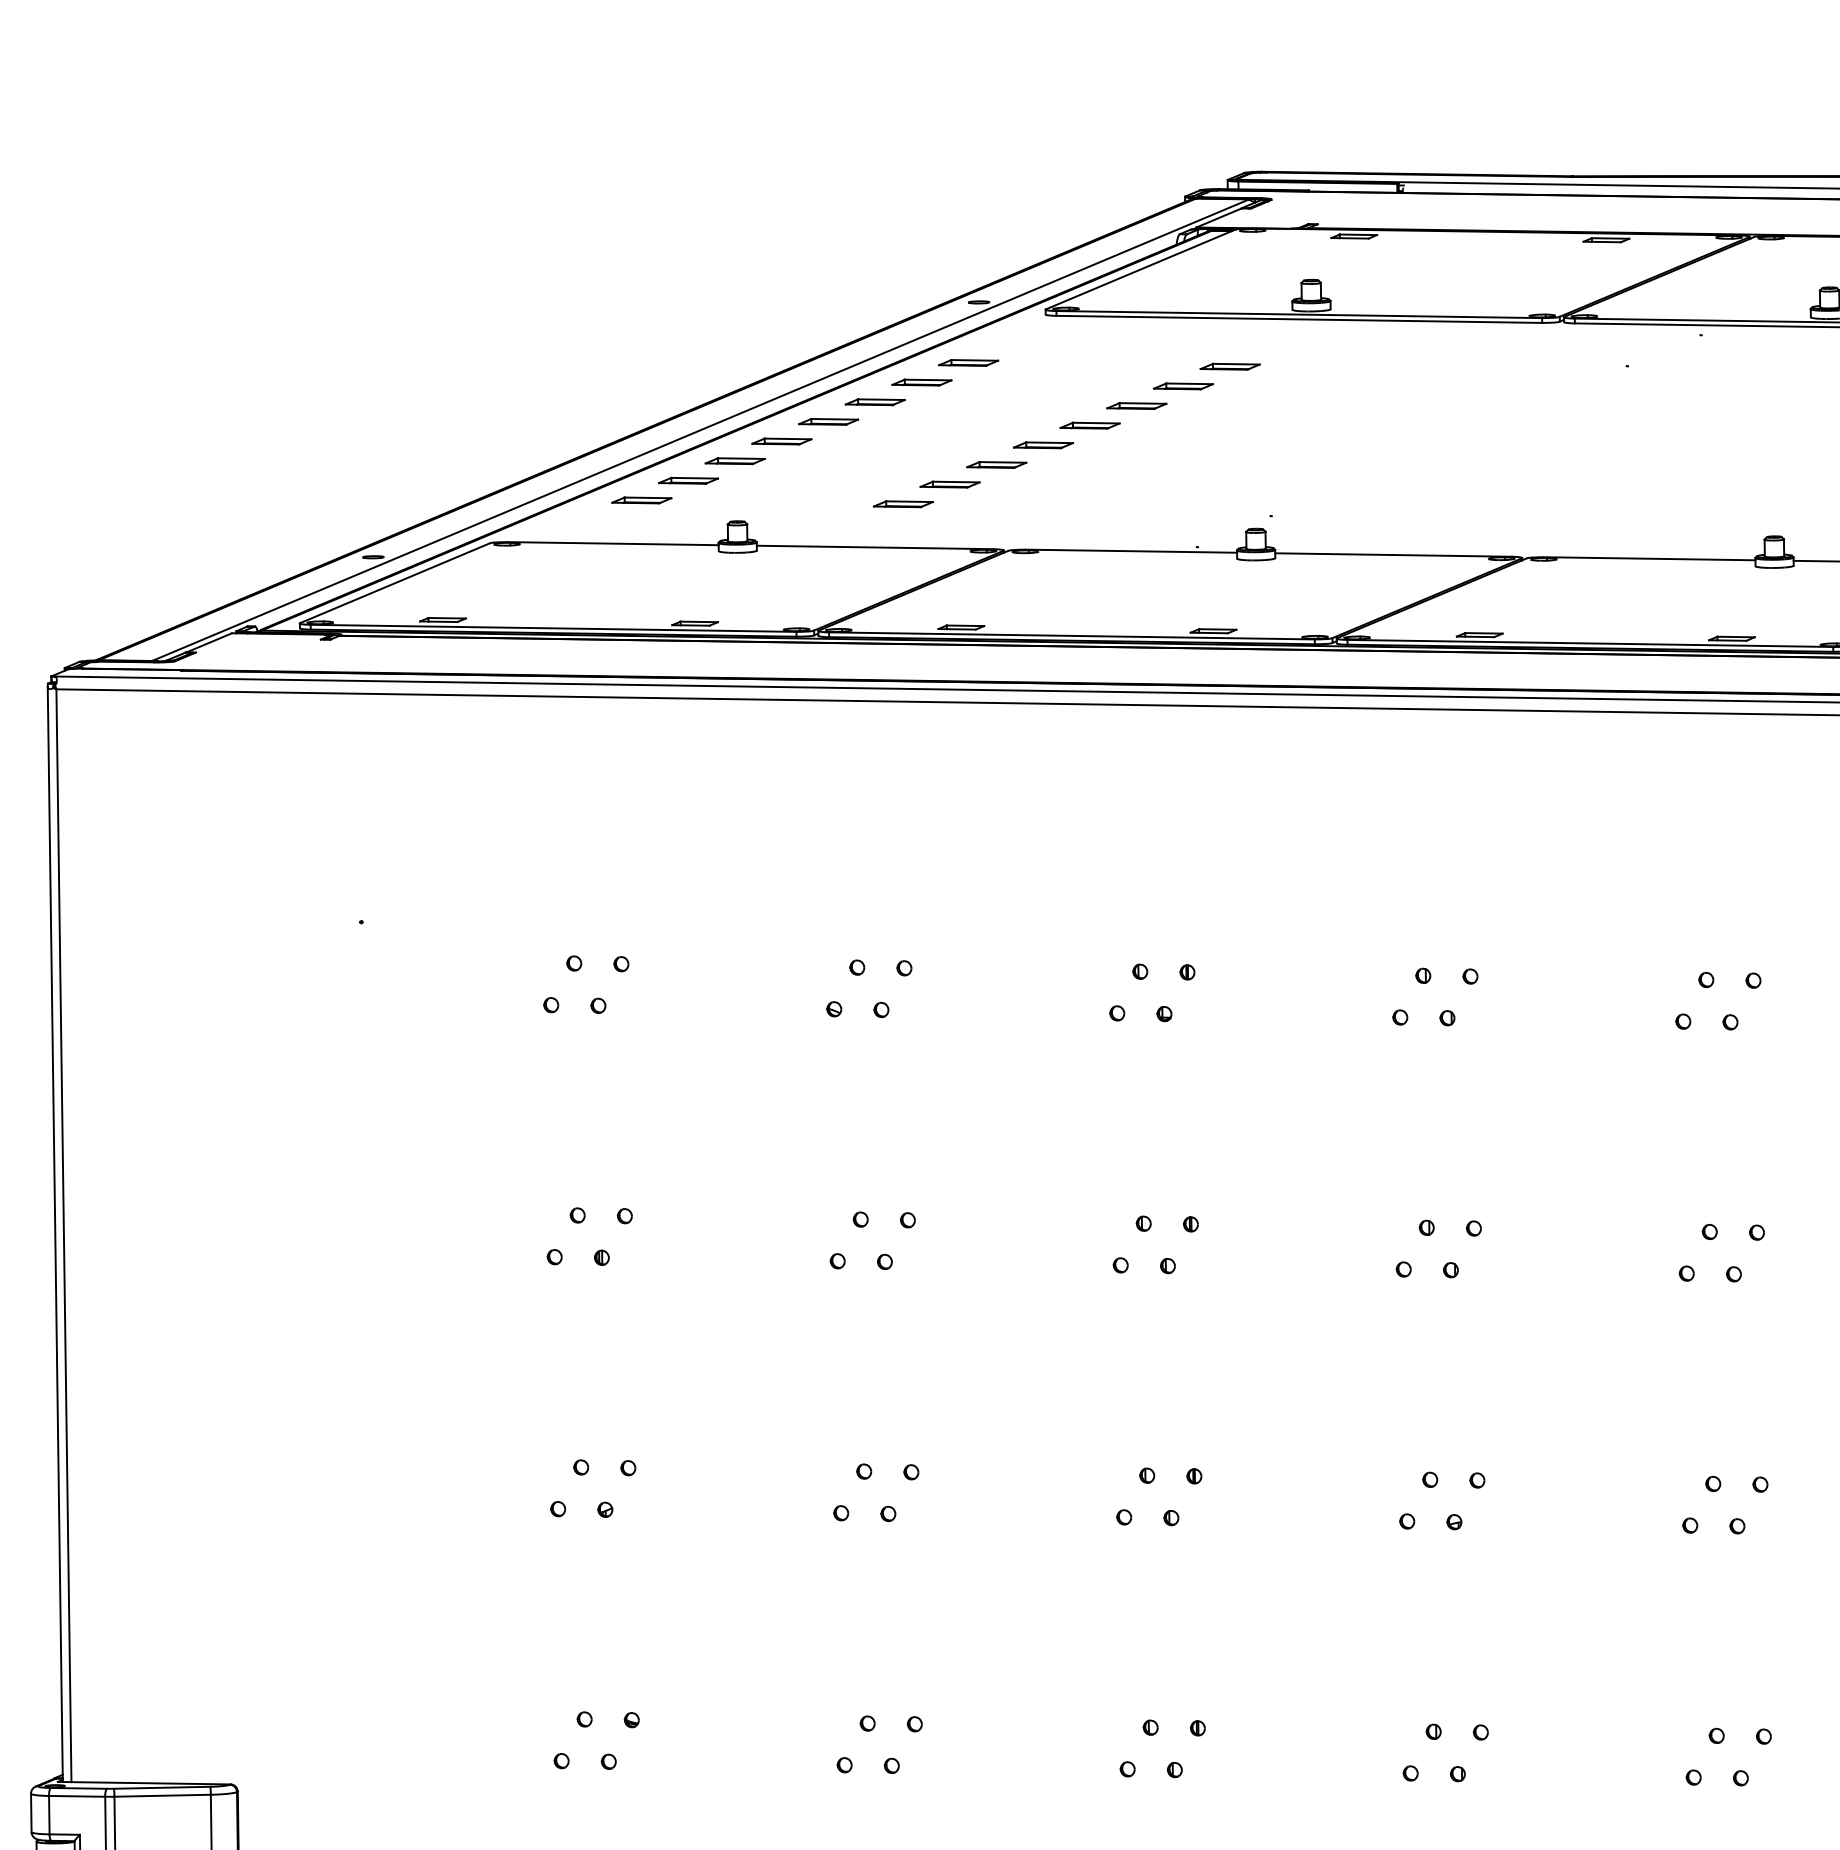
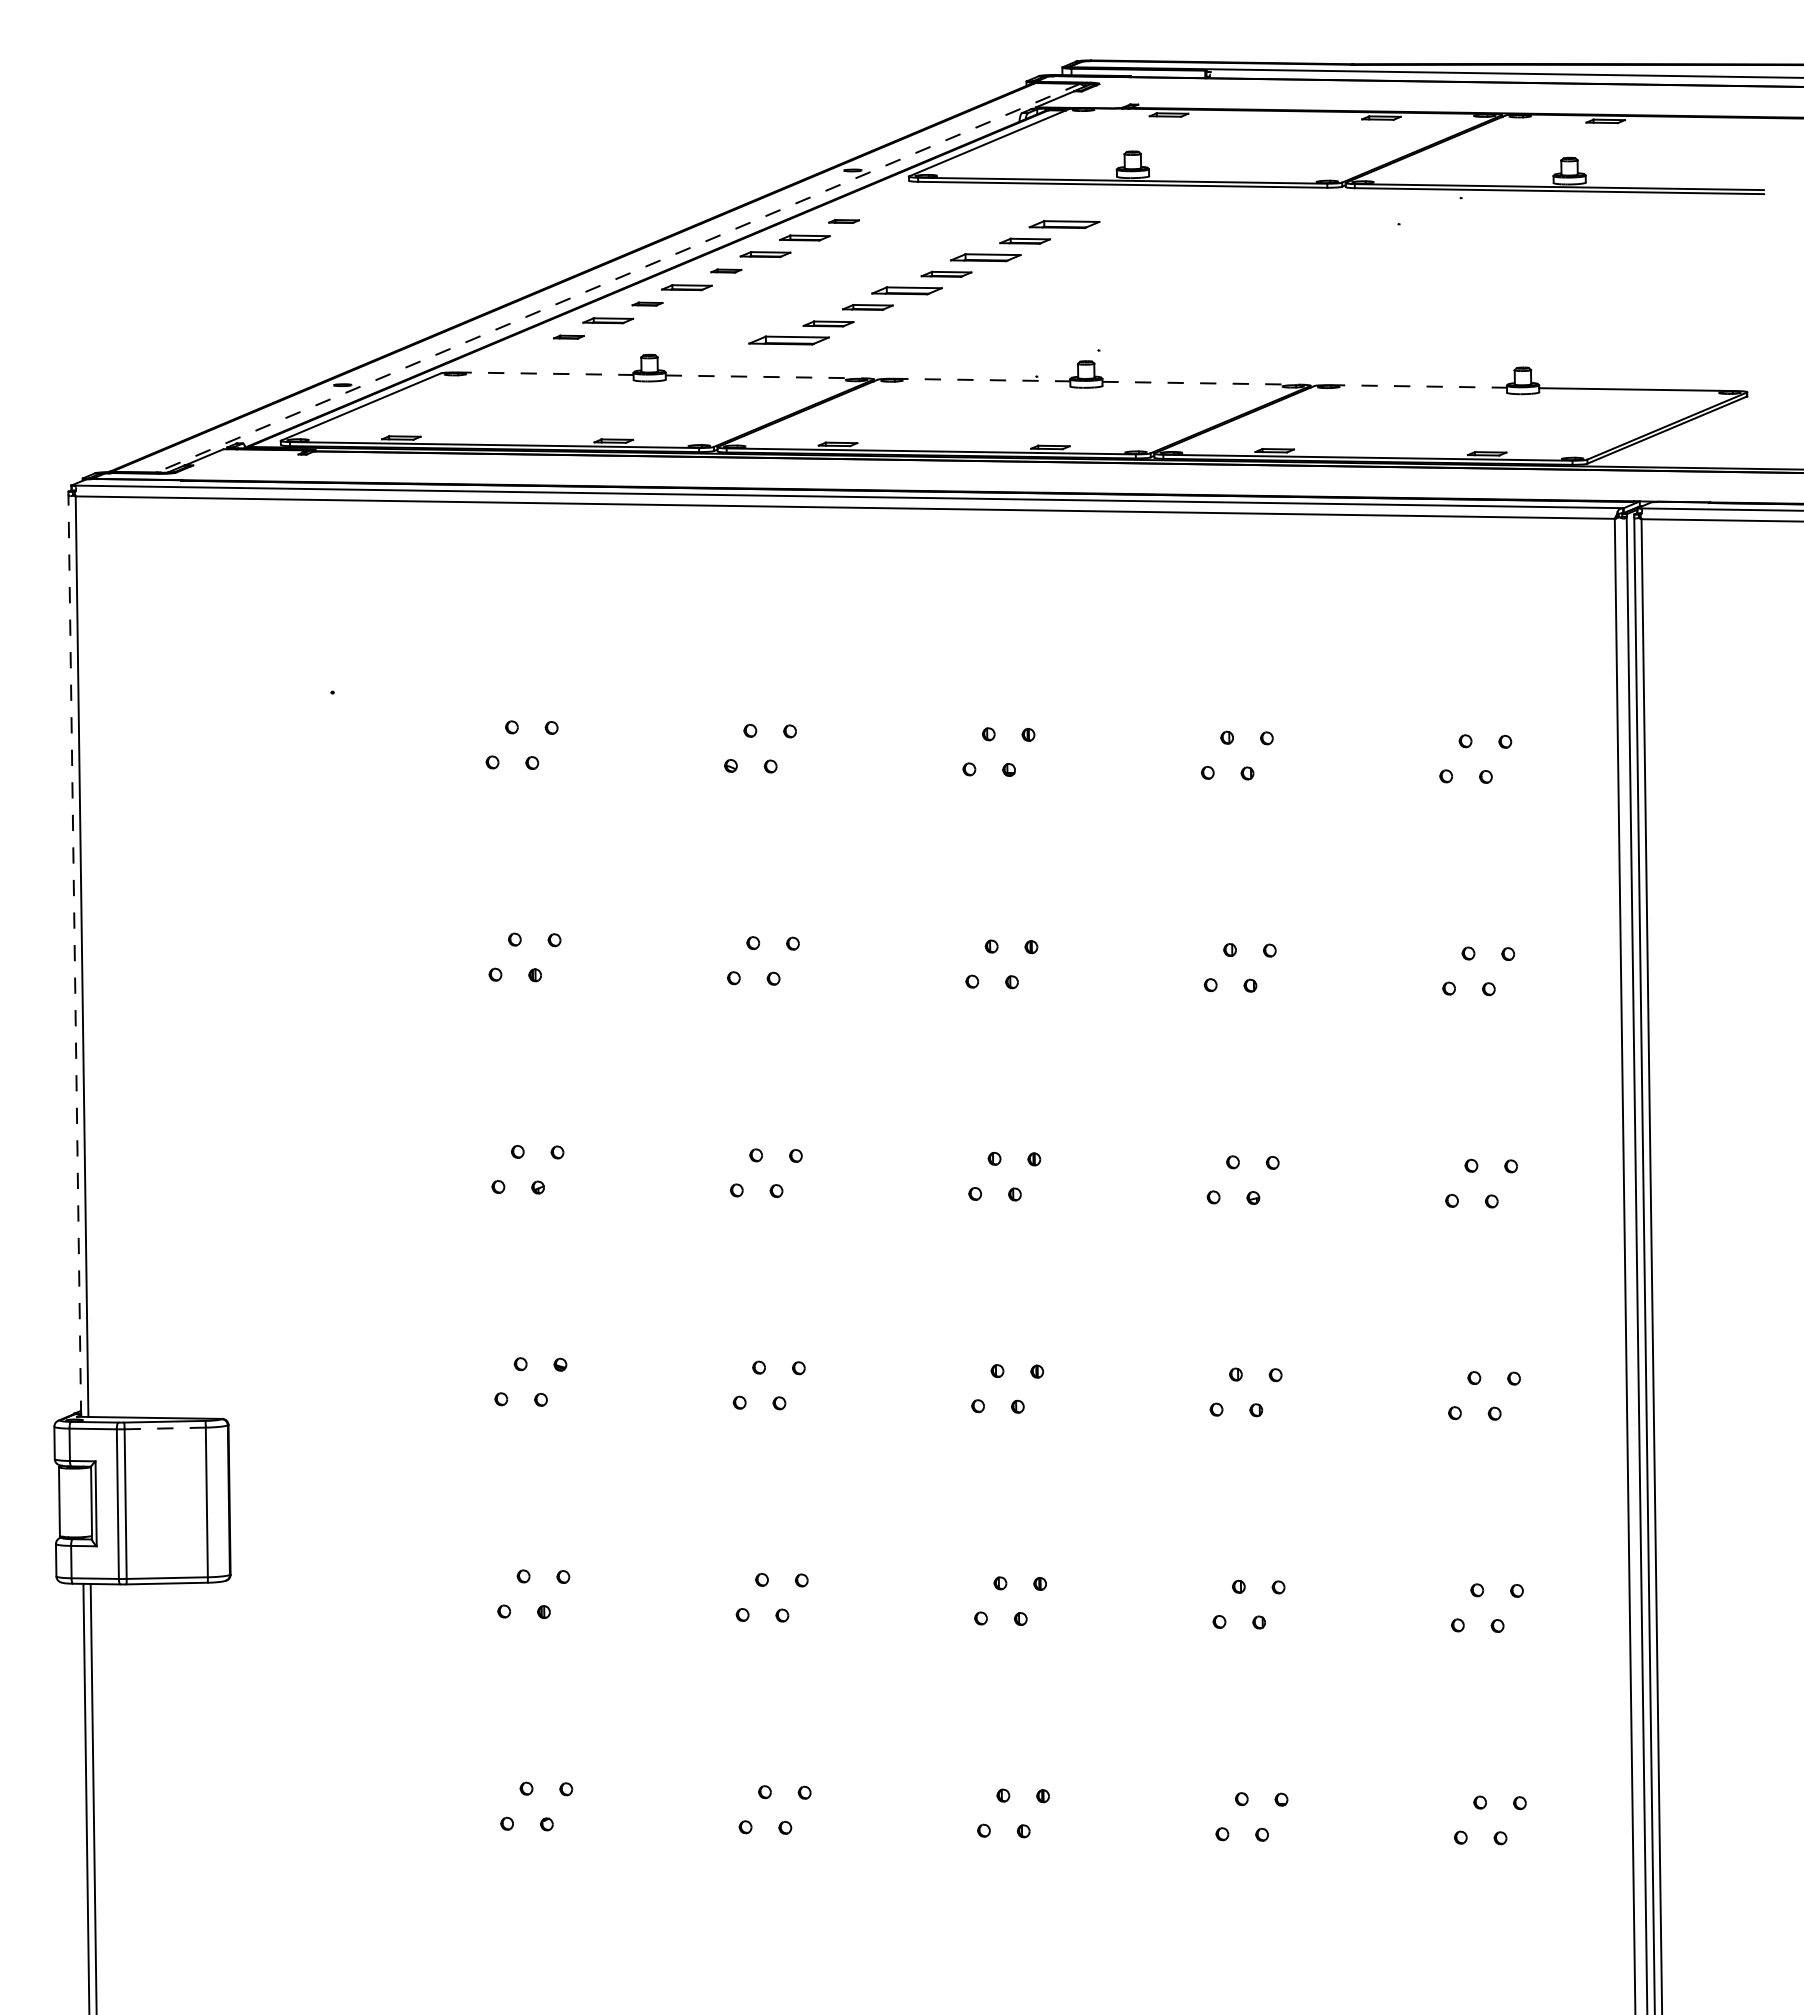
part: (967, 362) -> (843, 221), size x0.6
part: (1230, 366) -> (1064, 224), size x1.4
part: (1136, 405) -> (985, 257), size x1.4
part: (828, 421) -> (726, 270), size x0.6
line: (699, 430) -> (617, 278), solid -> dashed
part: (1043, 444) -> (907, 290), size x1.4
part: (735, 460) -> (647, 303), size x0.6
part: (641, 499) -> (568, 336), size x0.6
part: (903, 504) -> (789, 340), size x1.6
line: (614, 543) -> (545, 373), solid -> dashed
line: (875, 546) -> (765, 376), solid -> dashed
line: (1131, 551) -> (981, 380), solid -> dashed
line: (1393, 555) -> (1202, 383), solid -> dashed
line: (1650, 558) -> (1418, 386), solid -> dashed
line: (54, 1234) -> (74, 955), solid -> dashed
line: (162, 1795) -> (165, 1428), solid -> dashed

